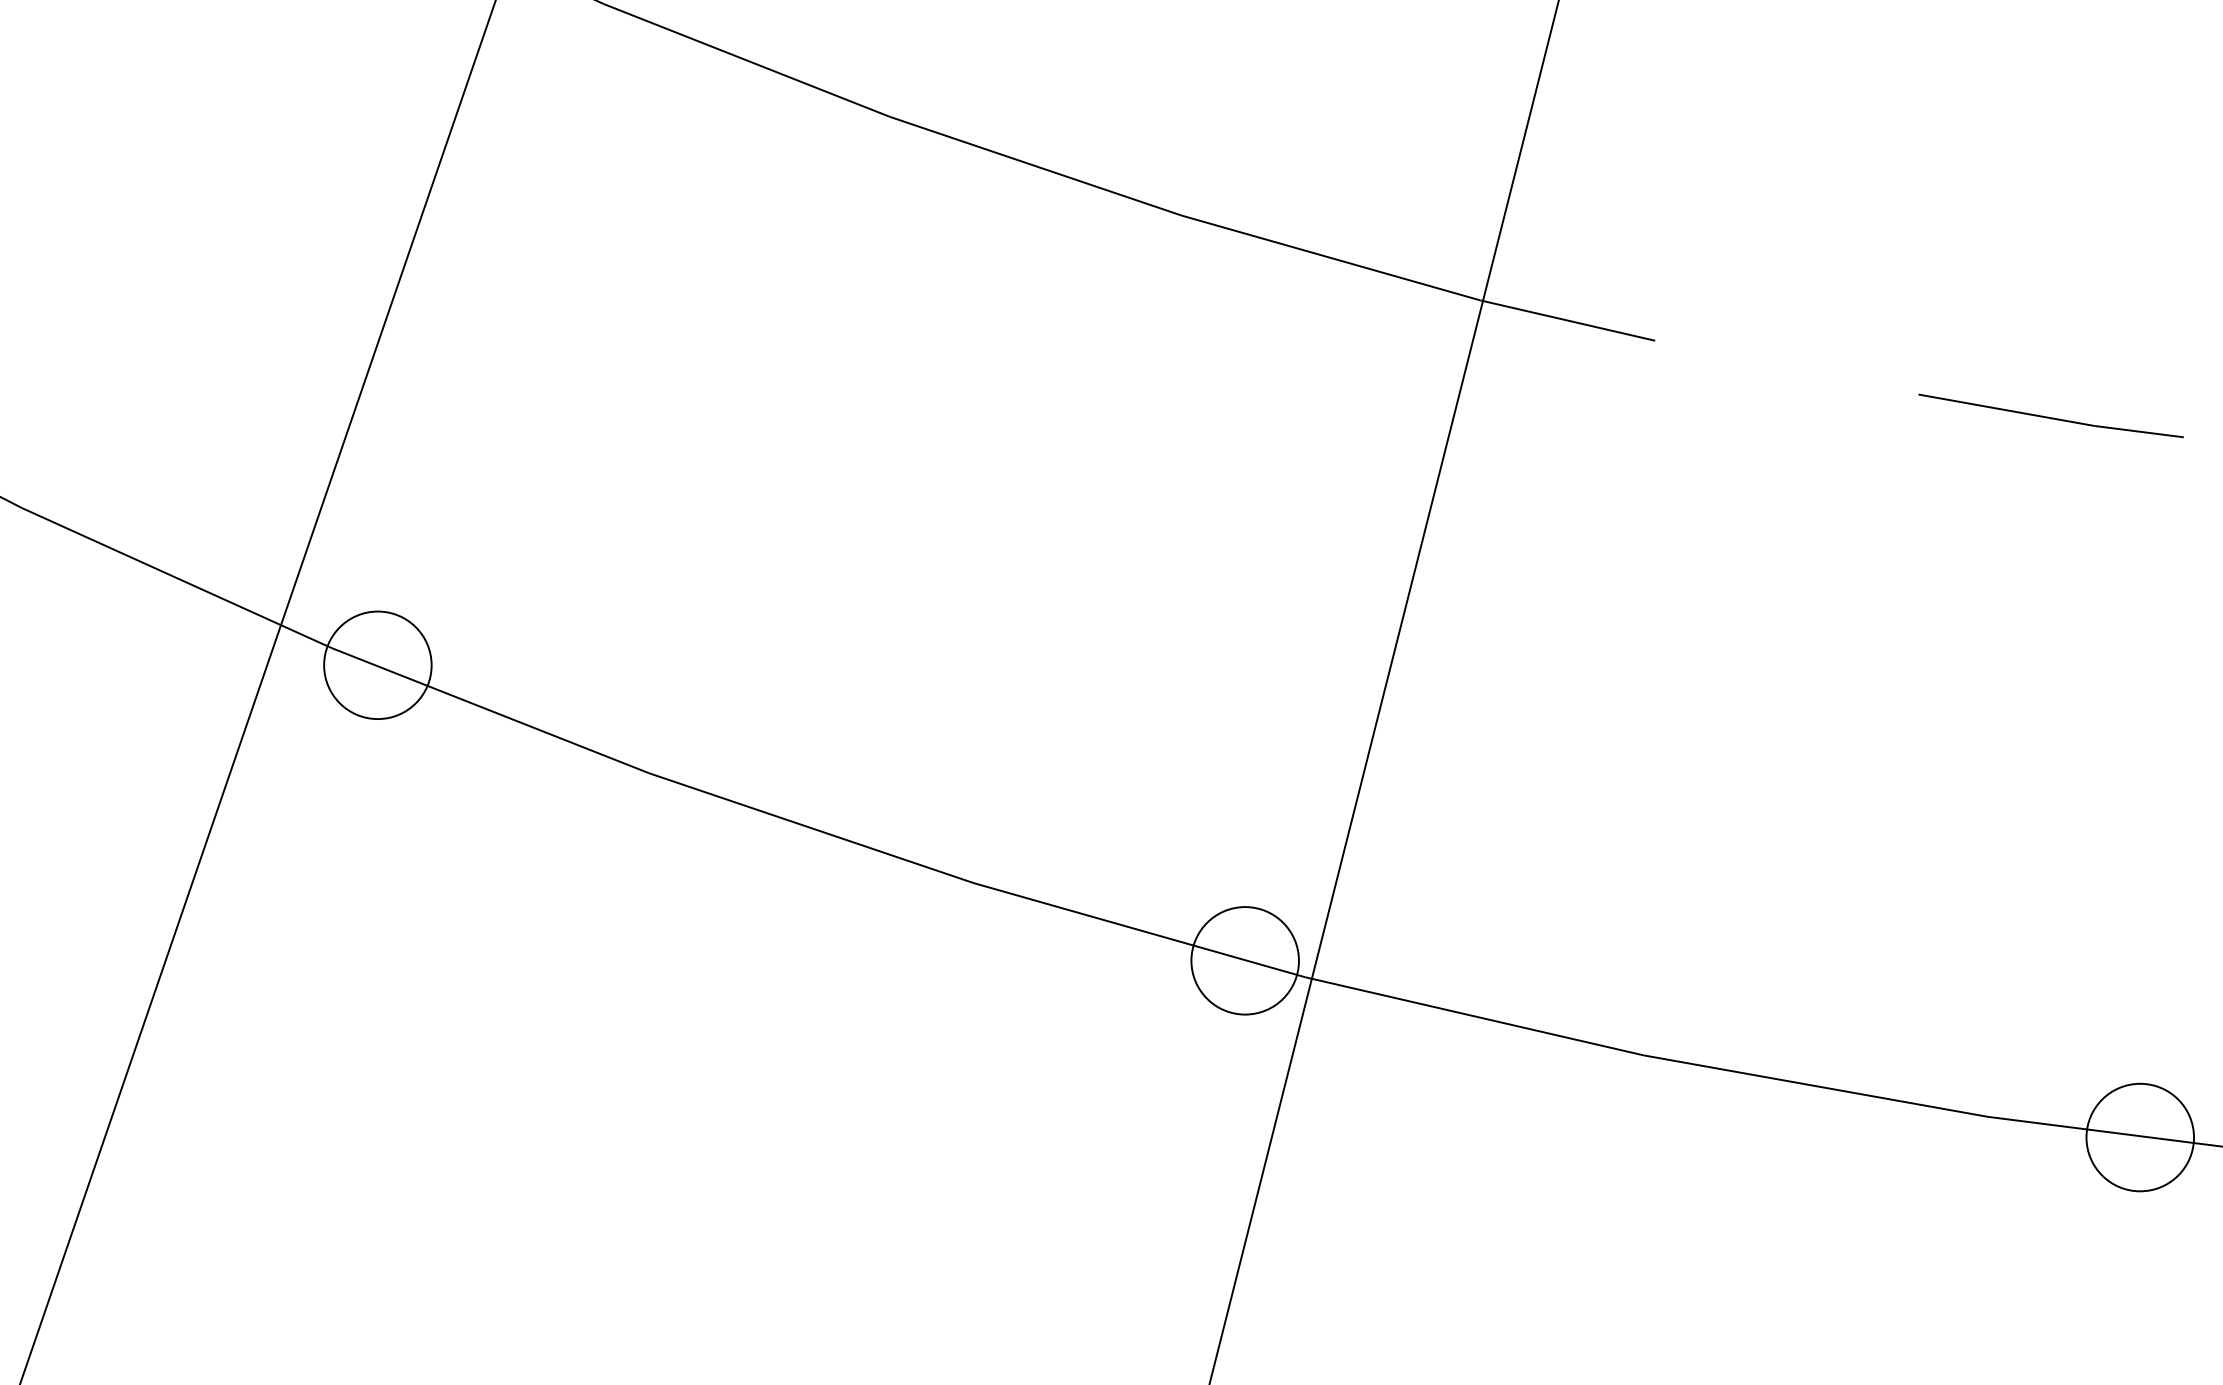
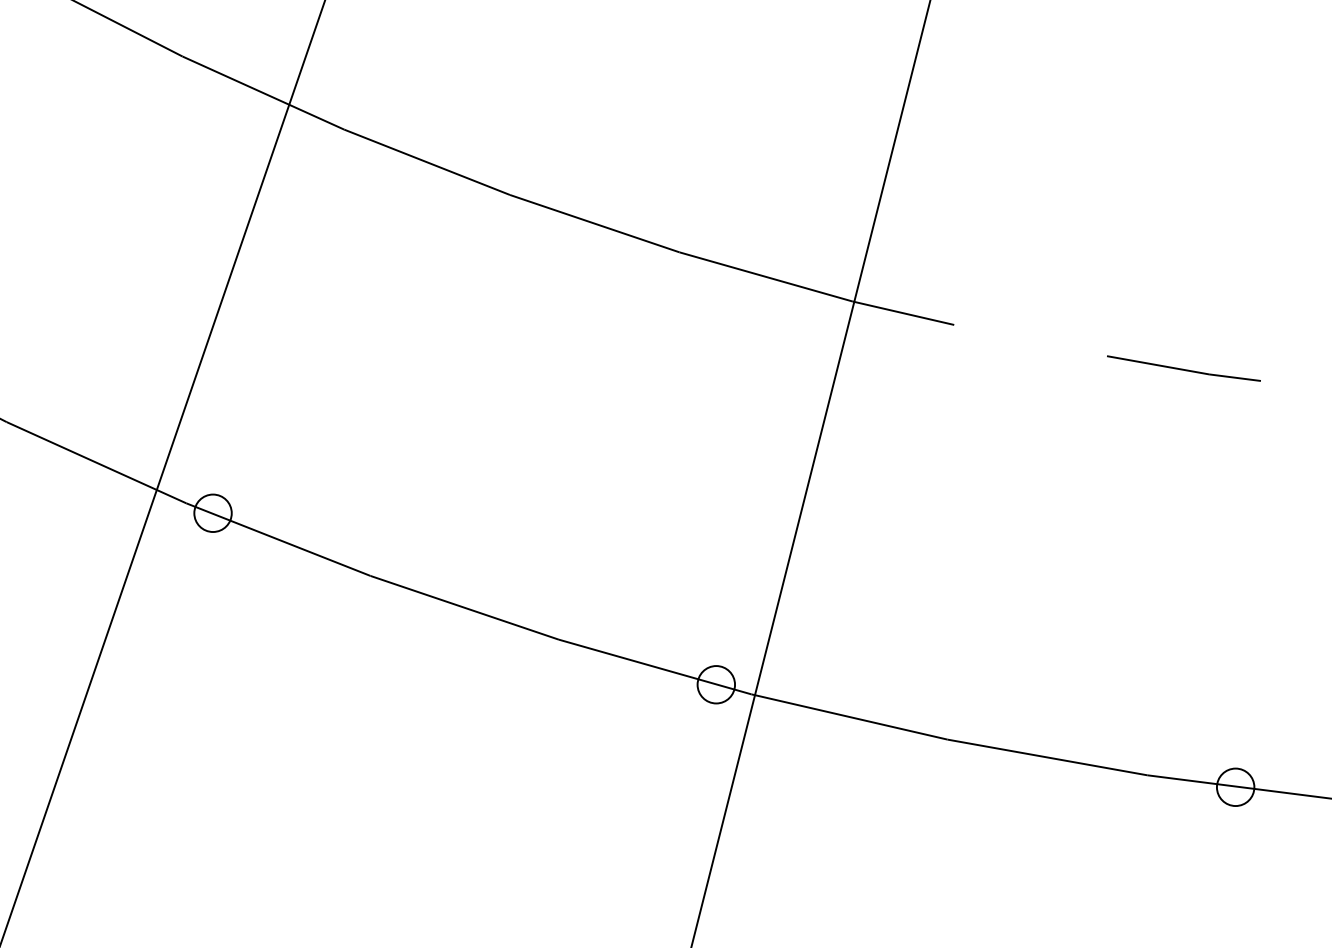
circle: (376, 665) -> (212, 513), size x0.6
circle: (1245, 960) -> (716, 684), size x0.6
circle: (2139, 1137) -> (1235, 787), size x0.6

